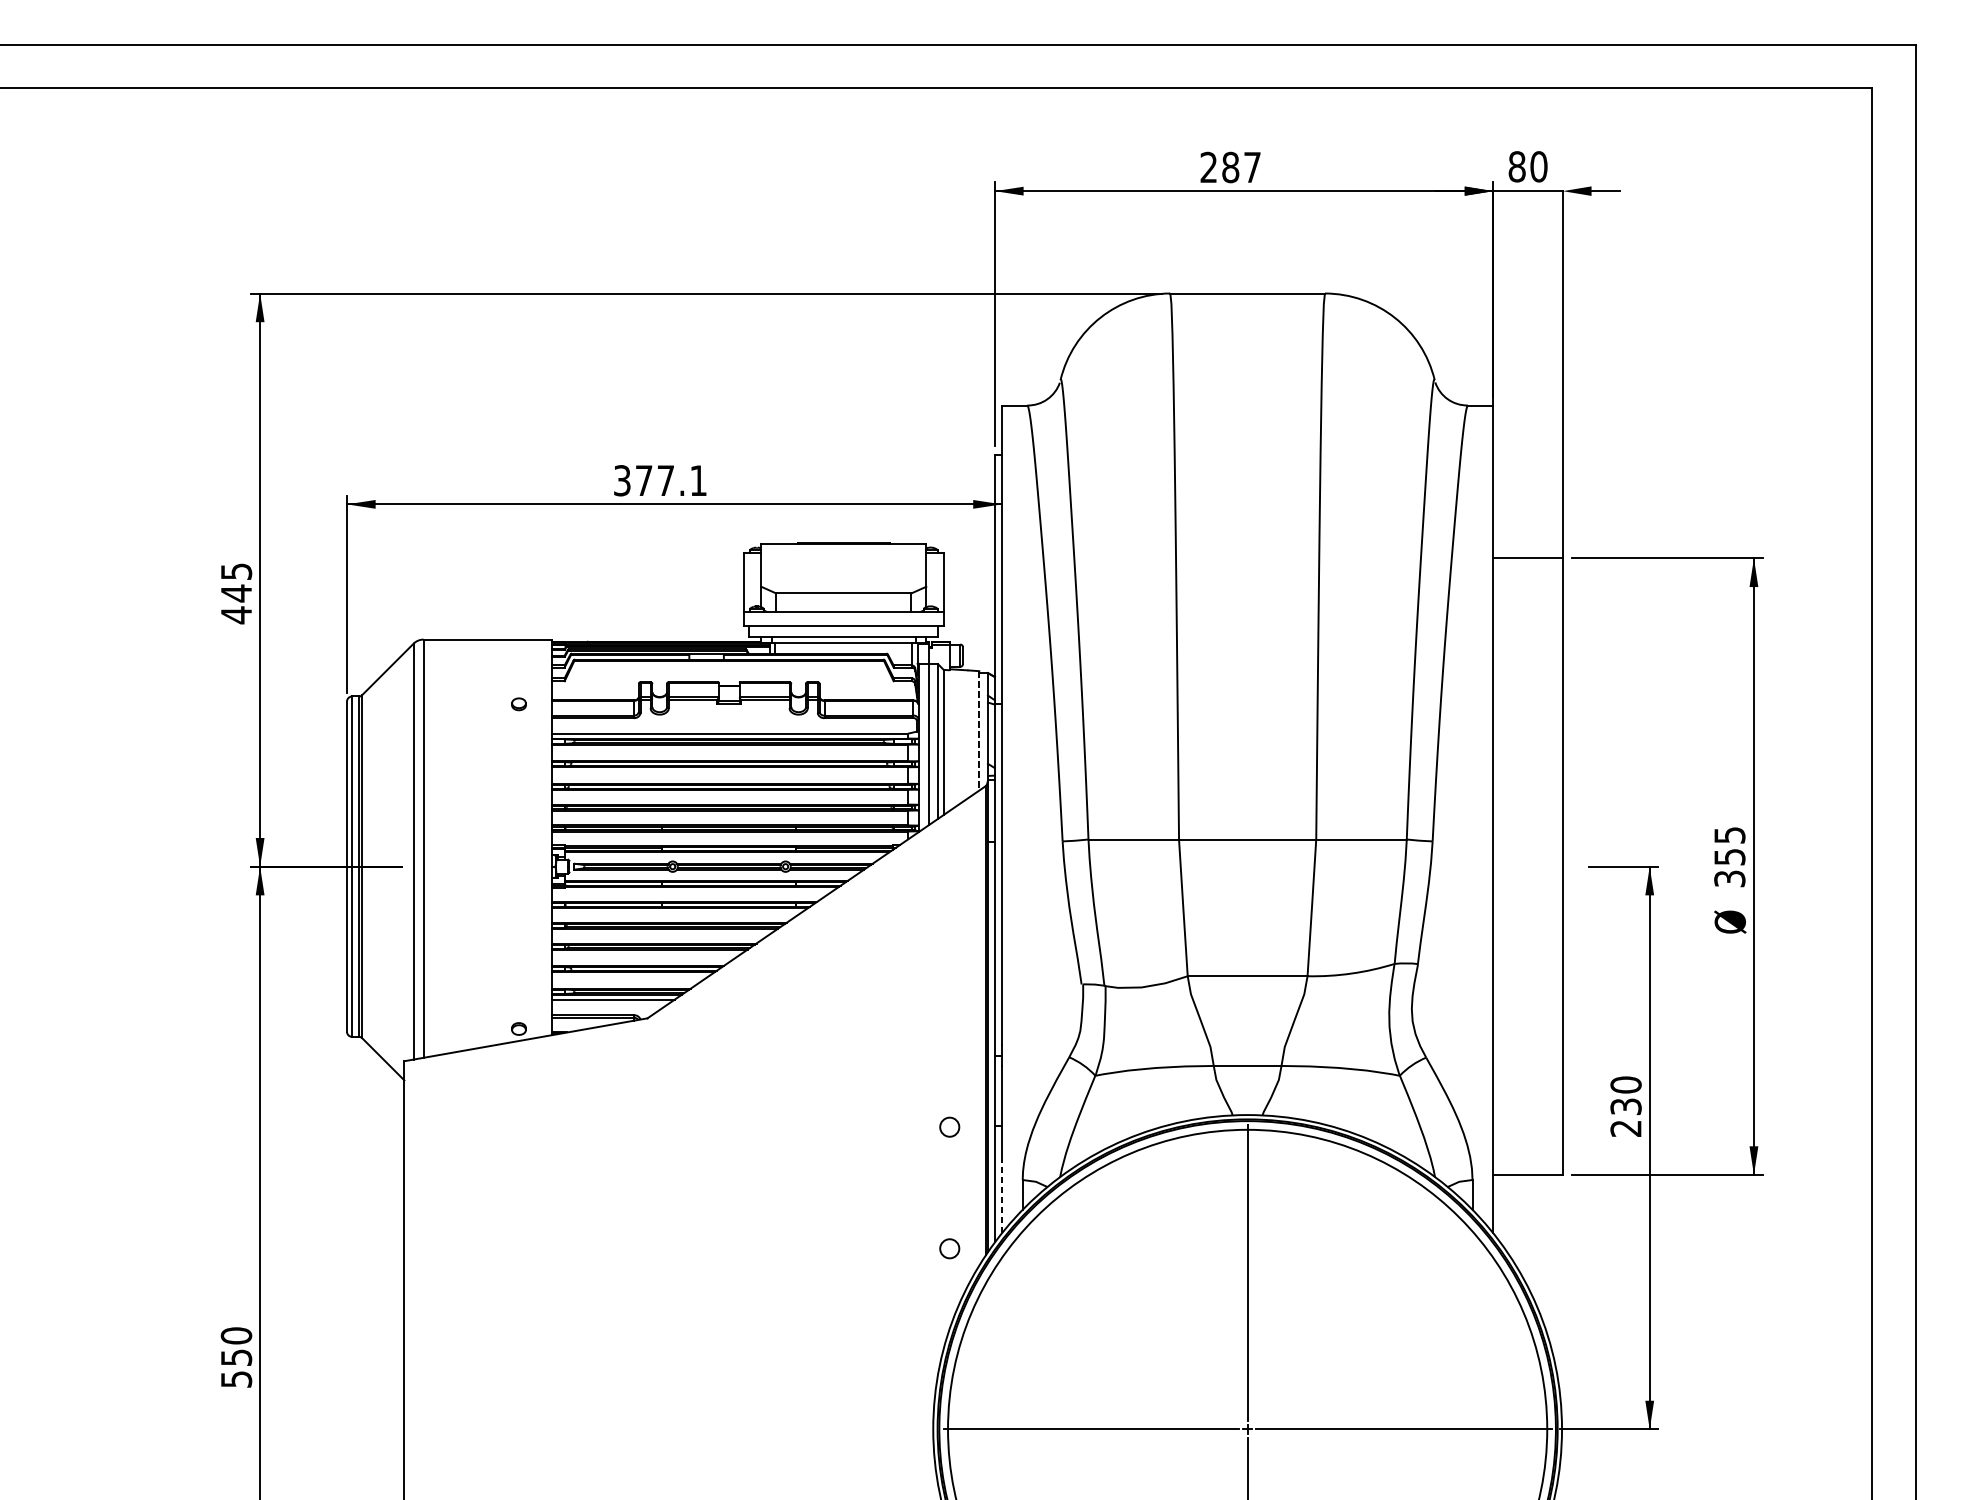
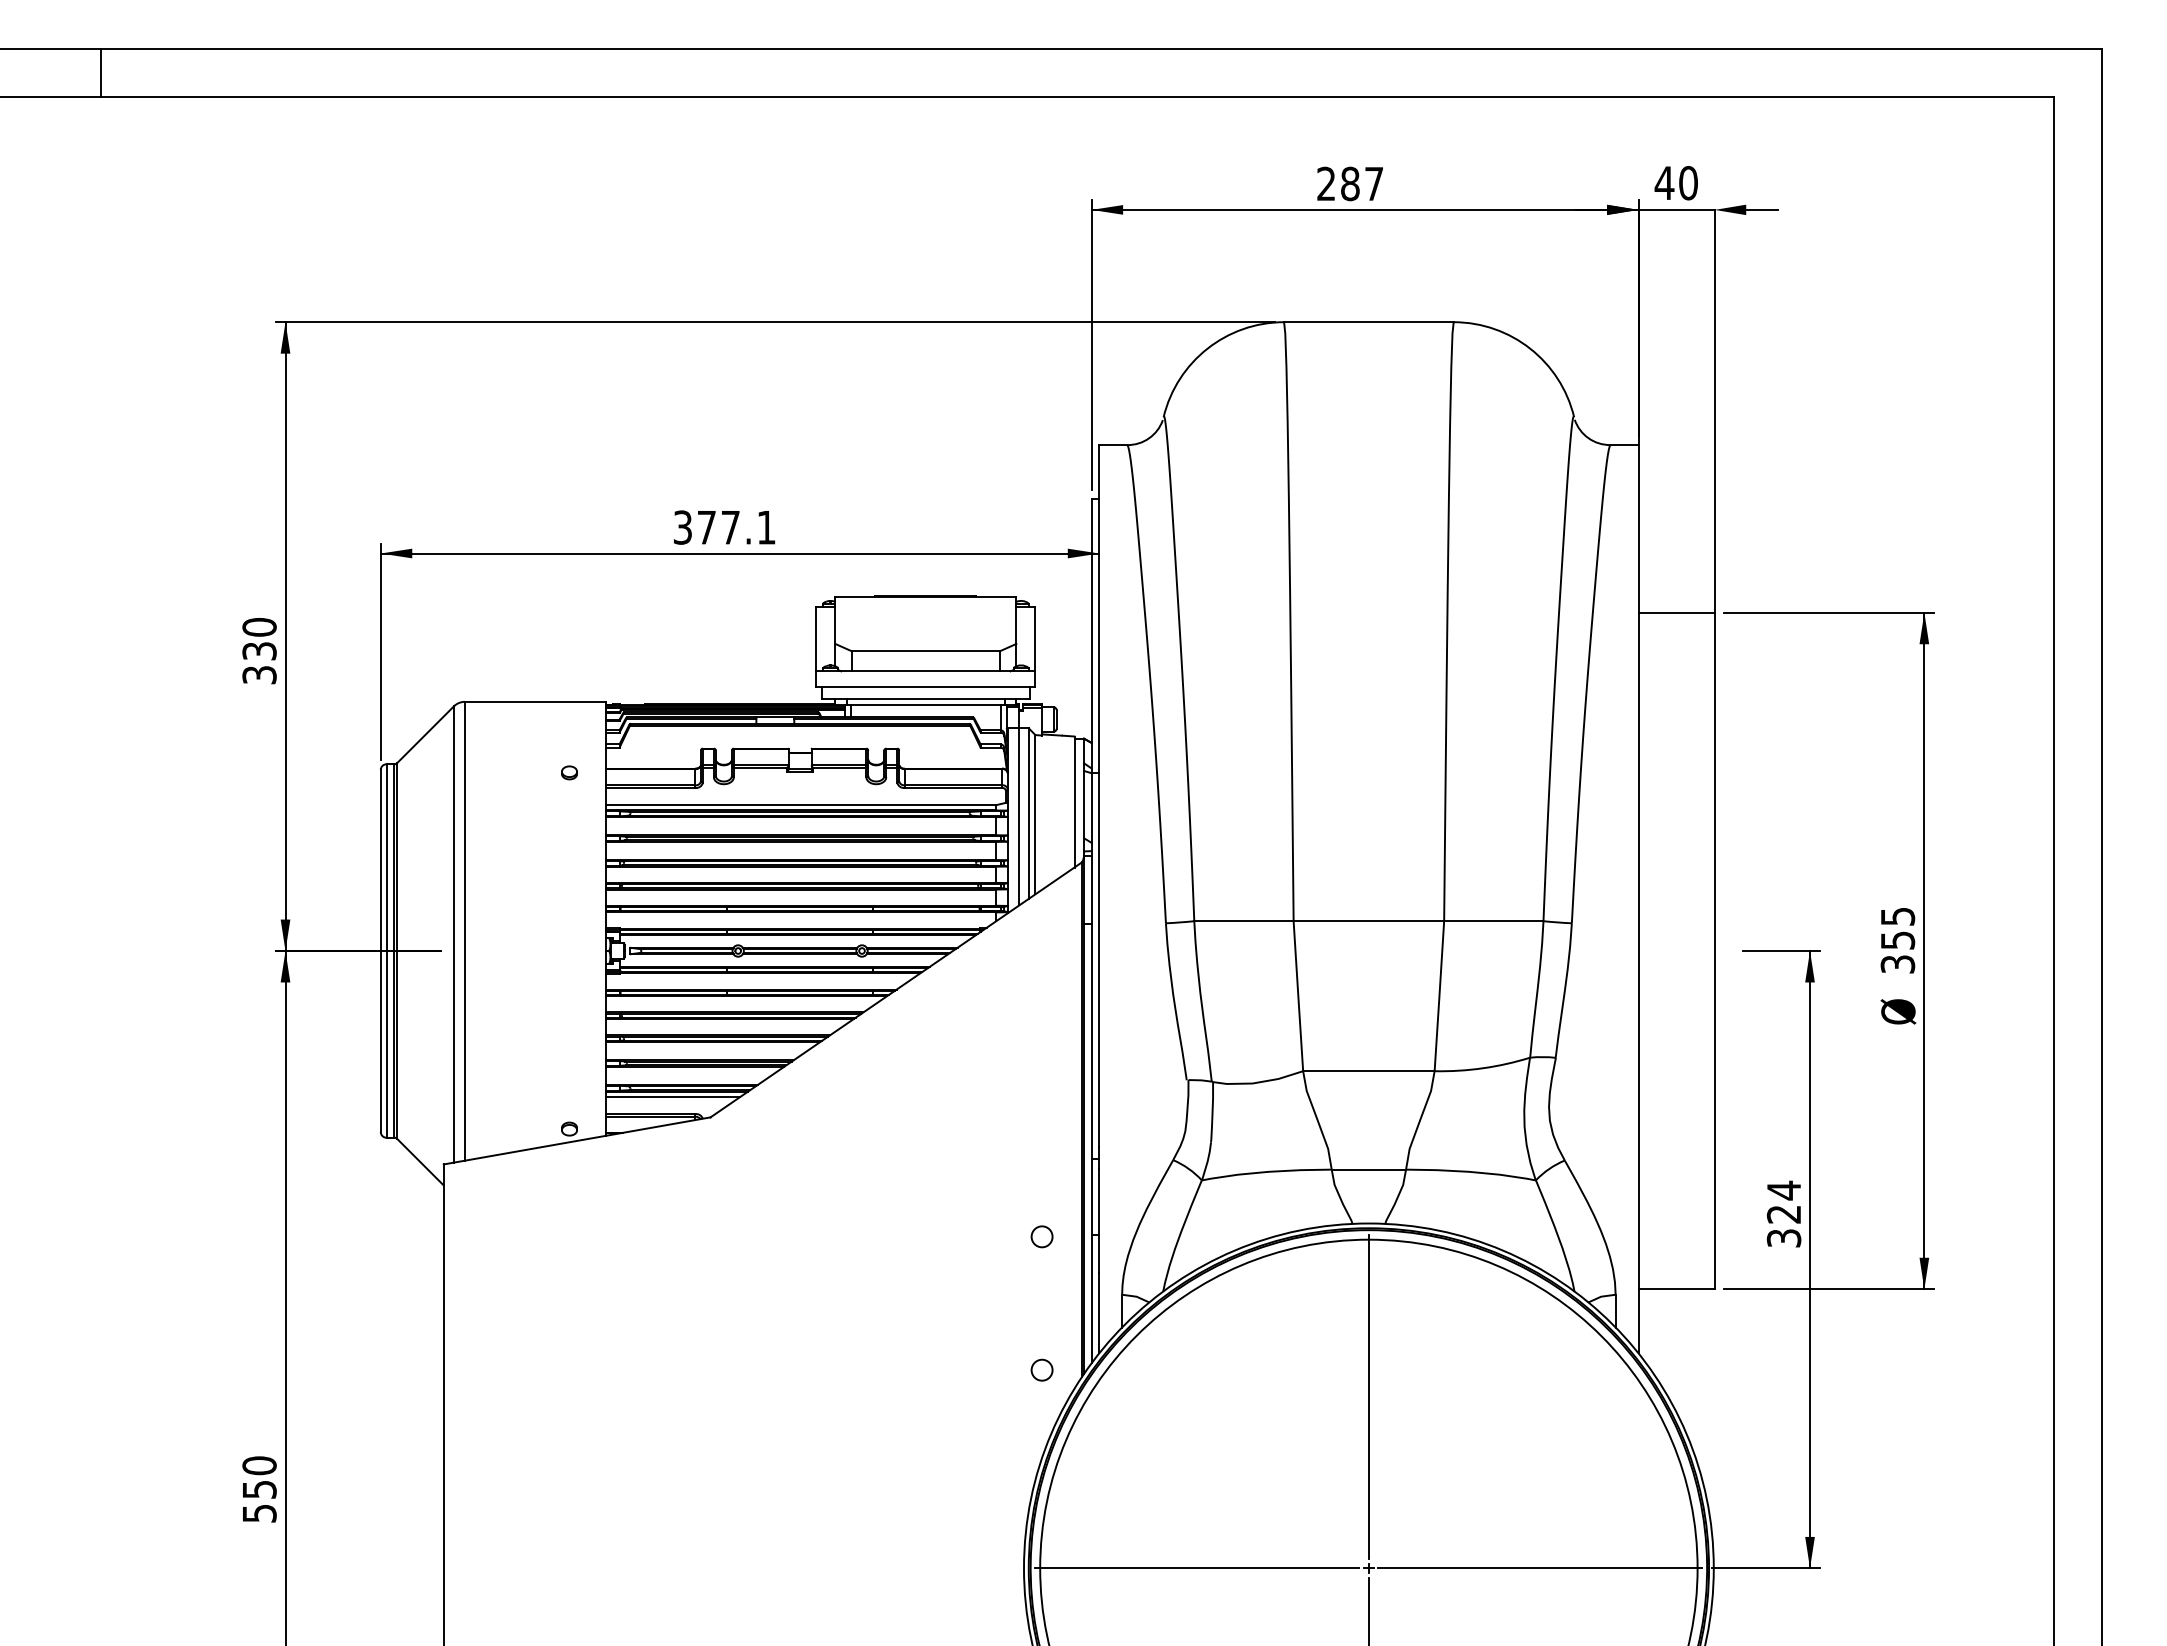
line: (92, 65) -> (101, 72), added
text: (1517, 167) -> (1664, 183), 80 -> 40
text: (236, 593) -> (259, 651), 445 -> 330
line: (979, 731) -> (1074, 802), dashed -> solid
text: (1625, 1105) -> (1783, 1213), 230 -> 324
line: (1002, 1196) -> (1099, 1312), dashed -> solid

